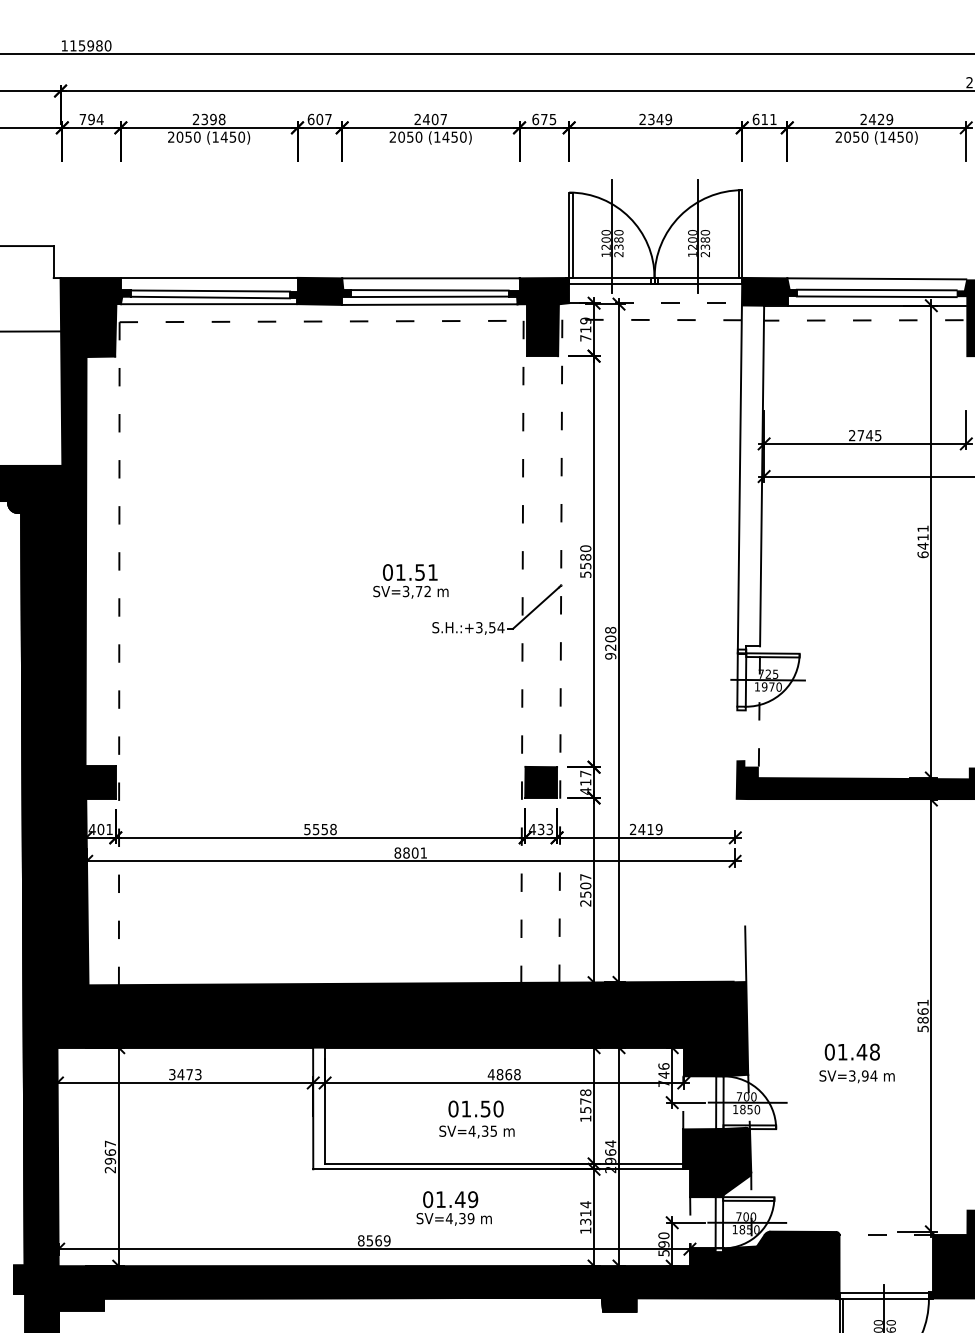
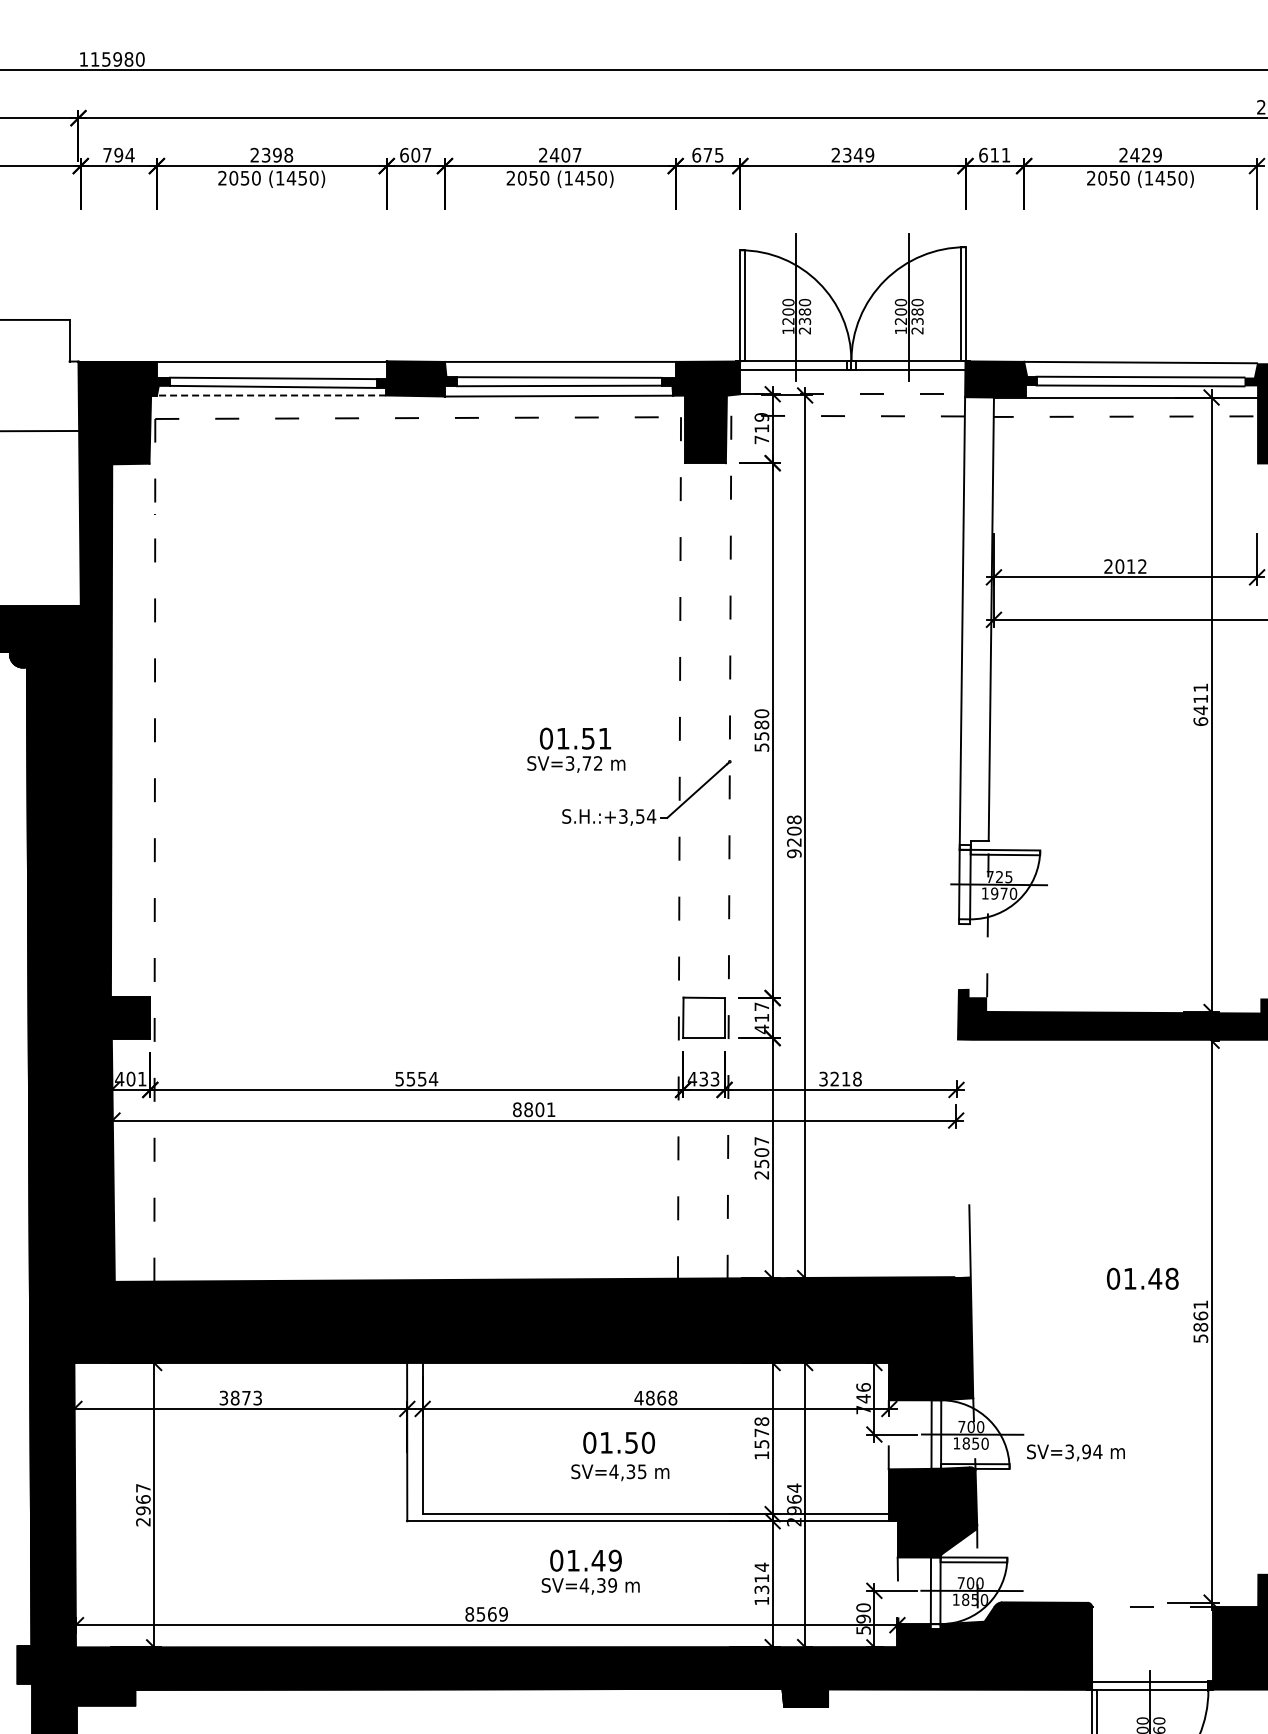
line: (208, 304) -> (271, 395), solid -> dashed
text: (869, 435) -> (1130, 566), 2745 -> 2012
text: (411, 580) -> (576, 749), moved
fill: (540, 782) -> (703, 1017), removed
text: (333, 829) -> (433, 1078), 5558 -> 5554
text: (646, 829) -> (840, 1078), 2419 -> 3218
text: (852, 1051) -> (1142, 1278), moved
text: (180, 1074) -> (234, 1397), 3473 -> 3873
text: (856, 1076) -> (1075, 1452), moved

